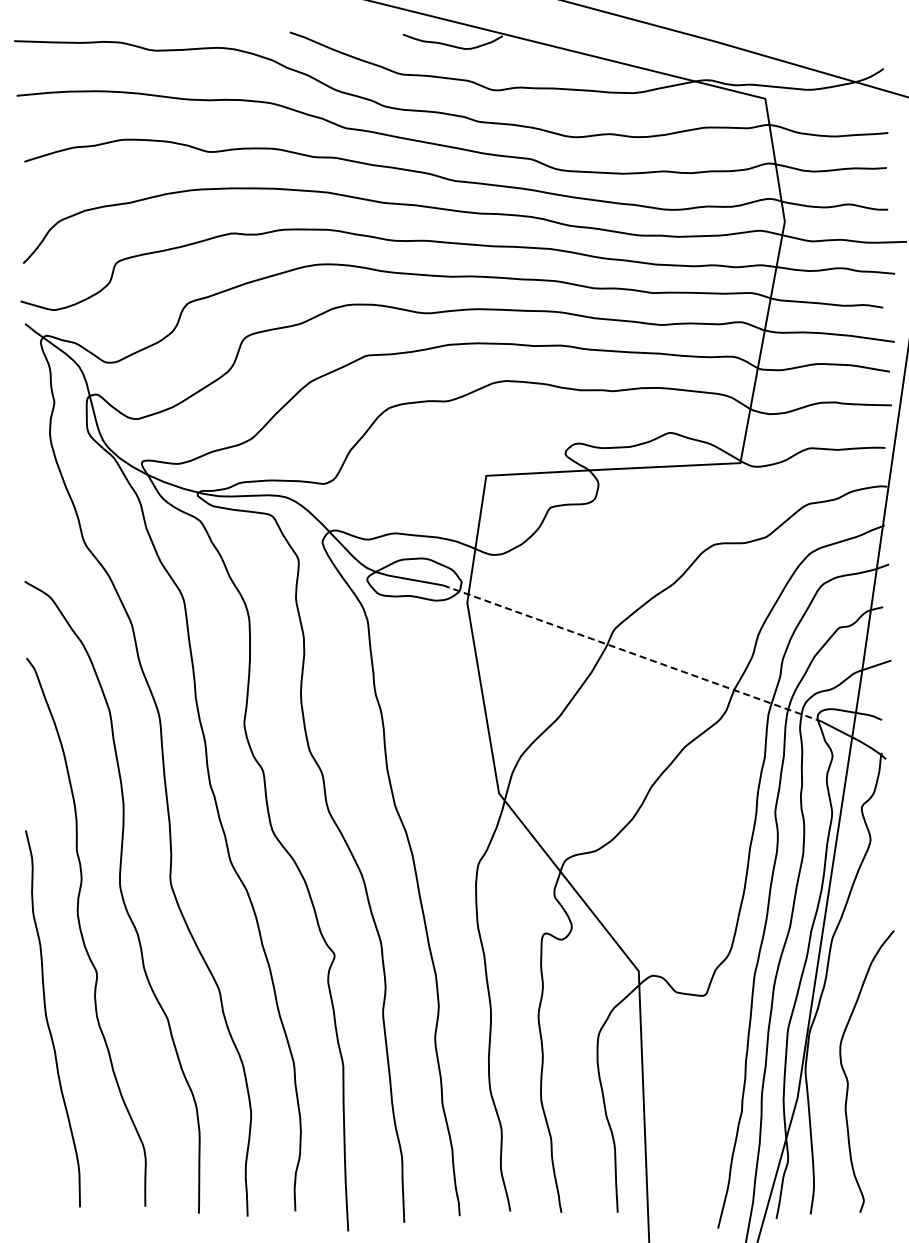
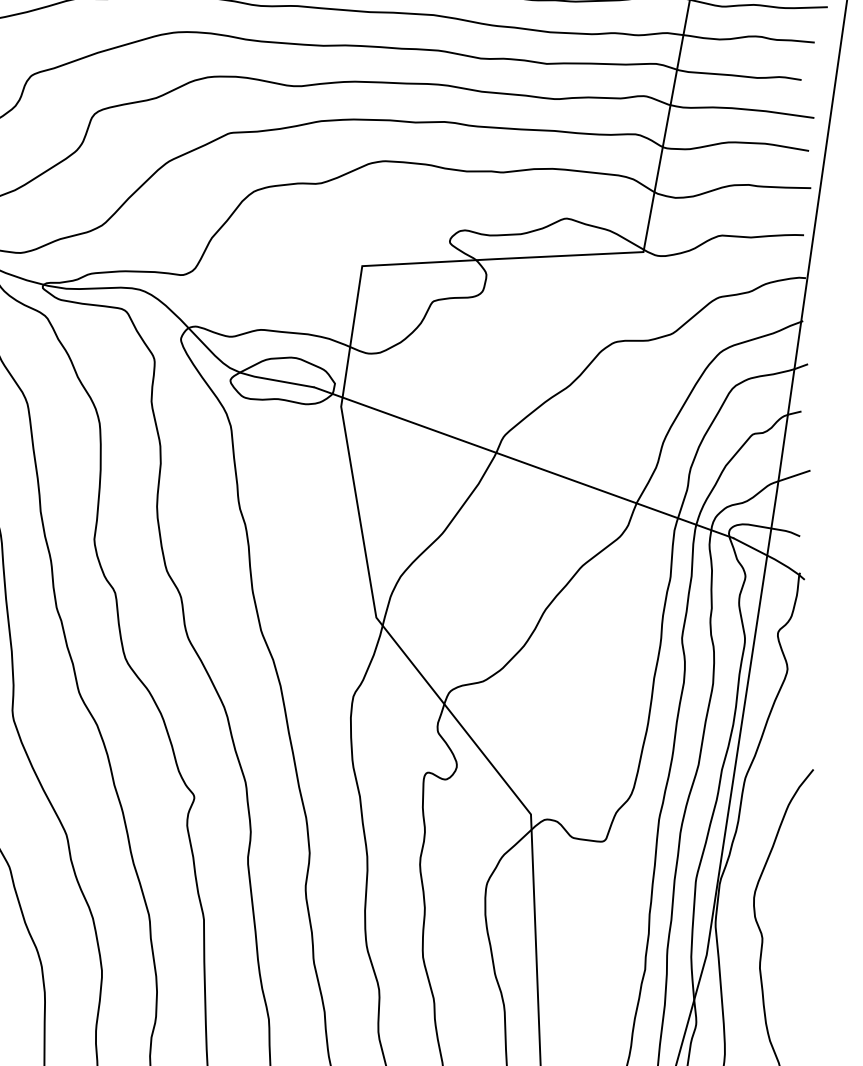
line: (632, 653) -> (524, 462), dashed -> solid

